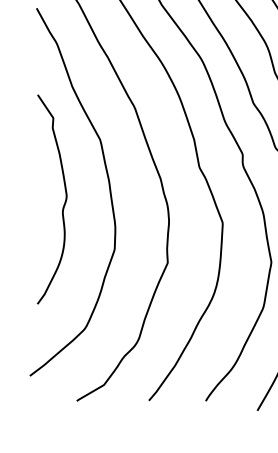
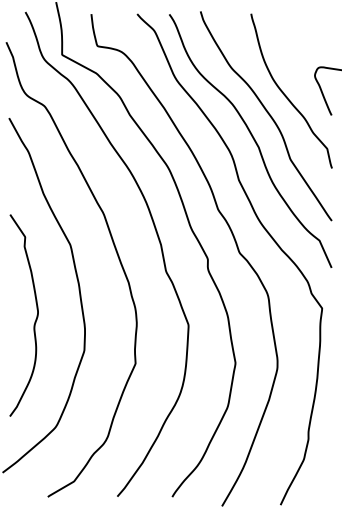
curve: (62, 205) -> (34, 321), moved

